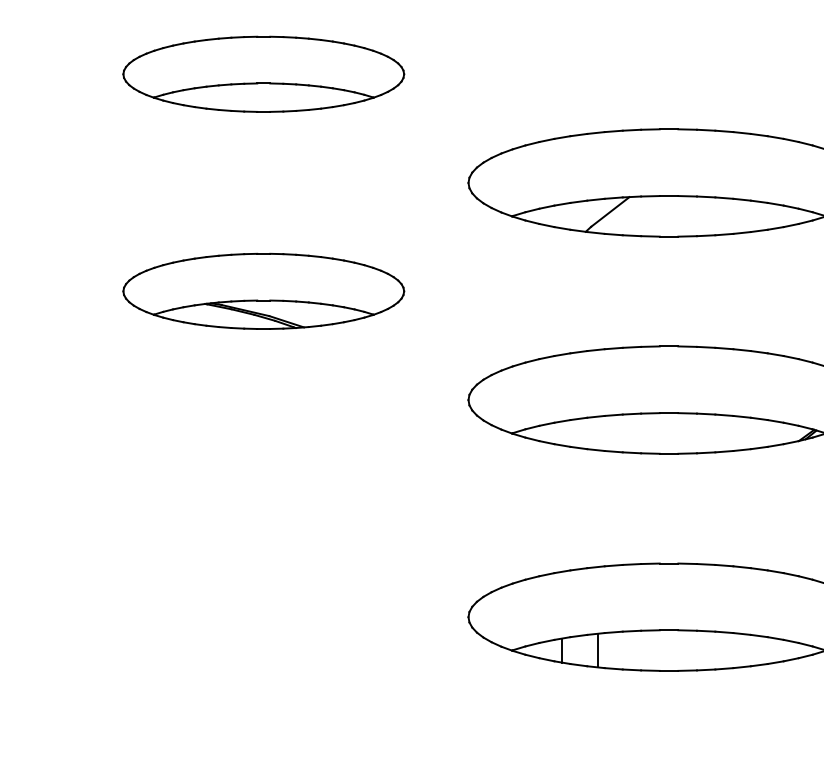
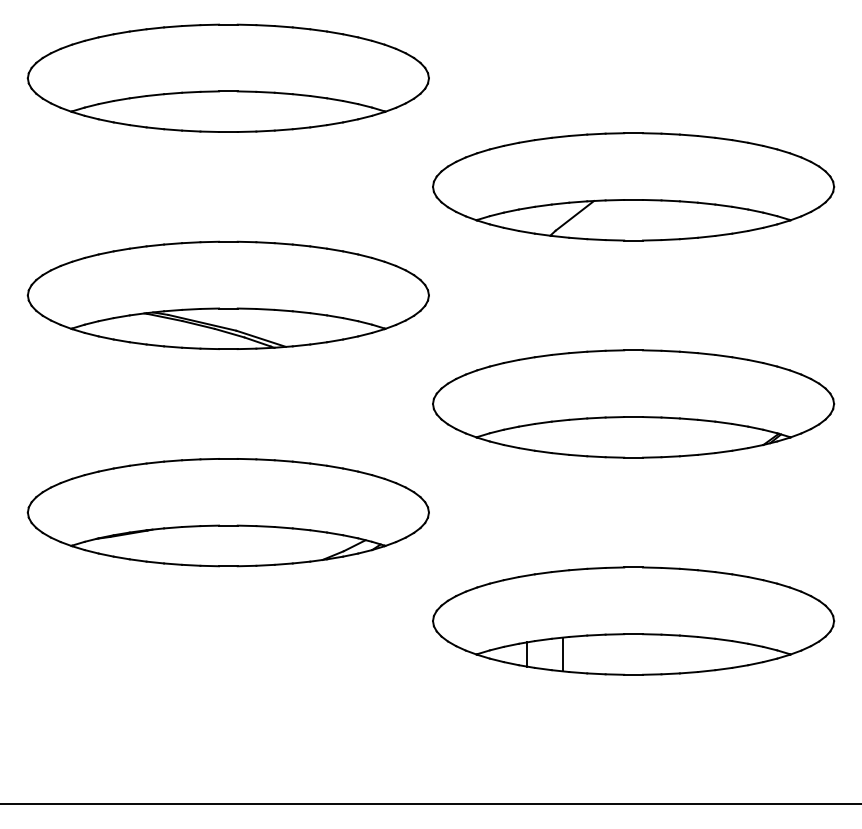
part: (262, 73) -> (227, 77), size x1.43
part: (262, 290) -> (227, 294), size x1.43
part: (262, 508) -> (227, 512), added

